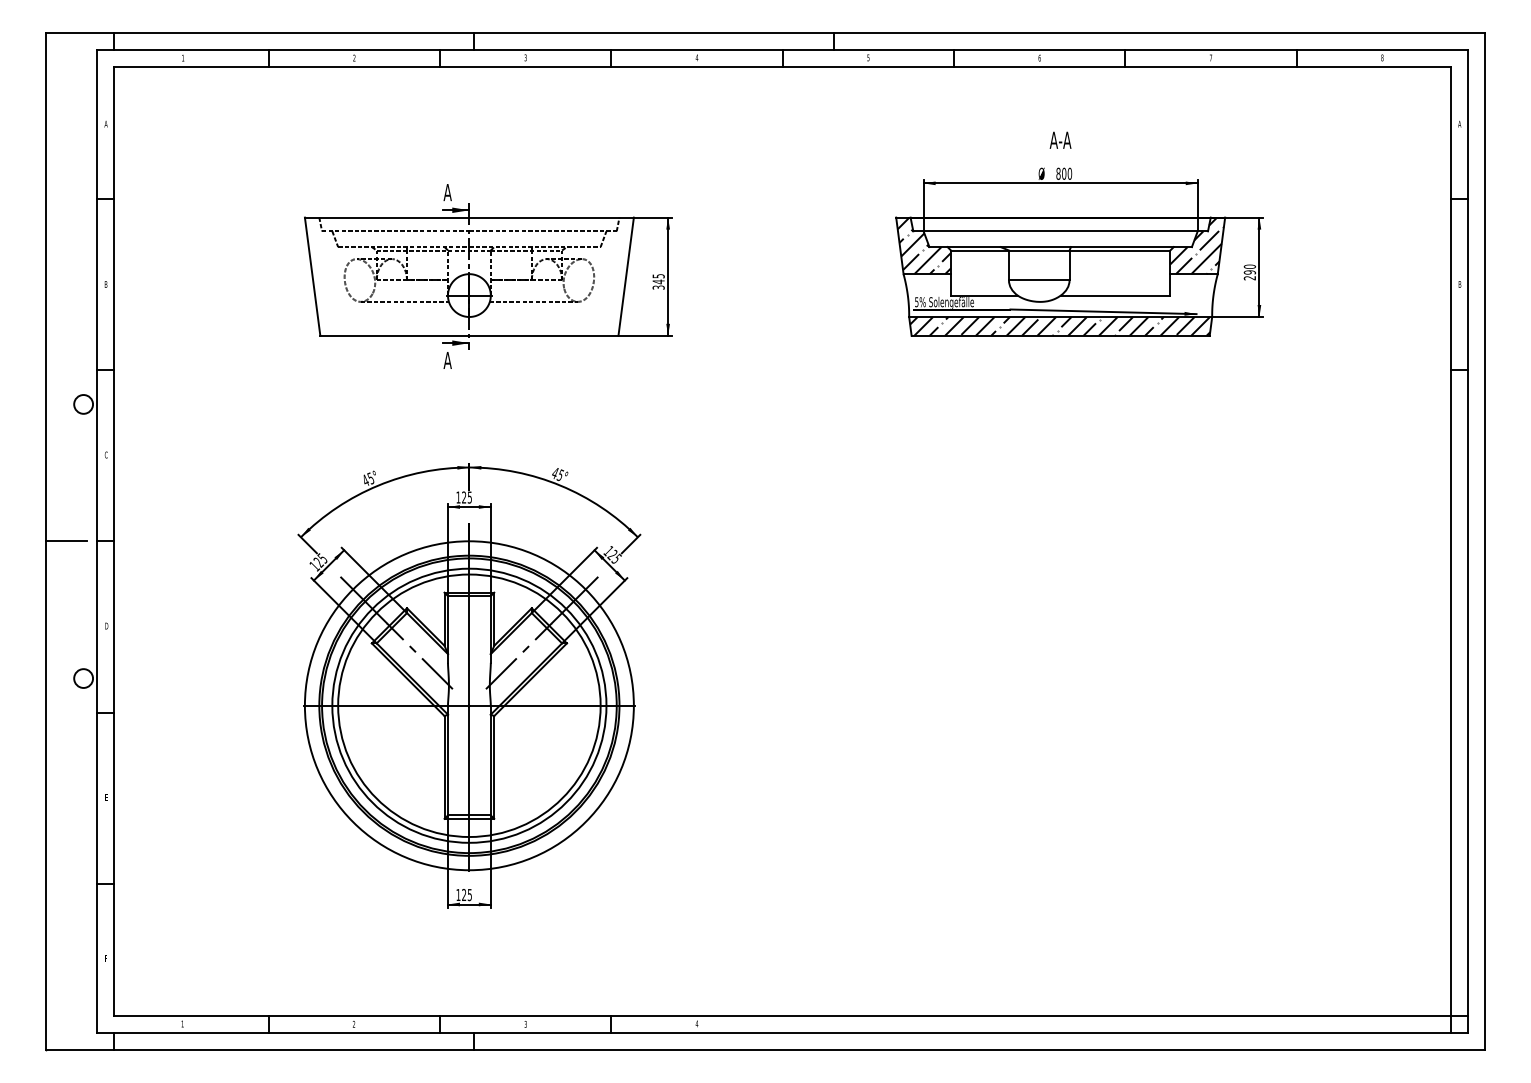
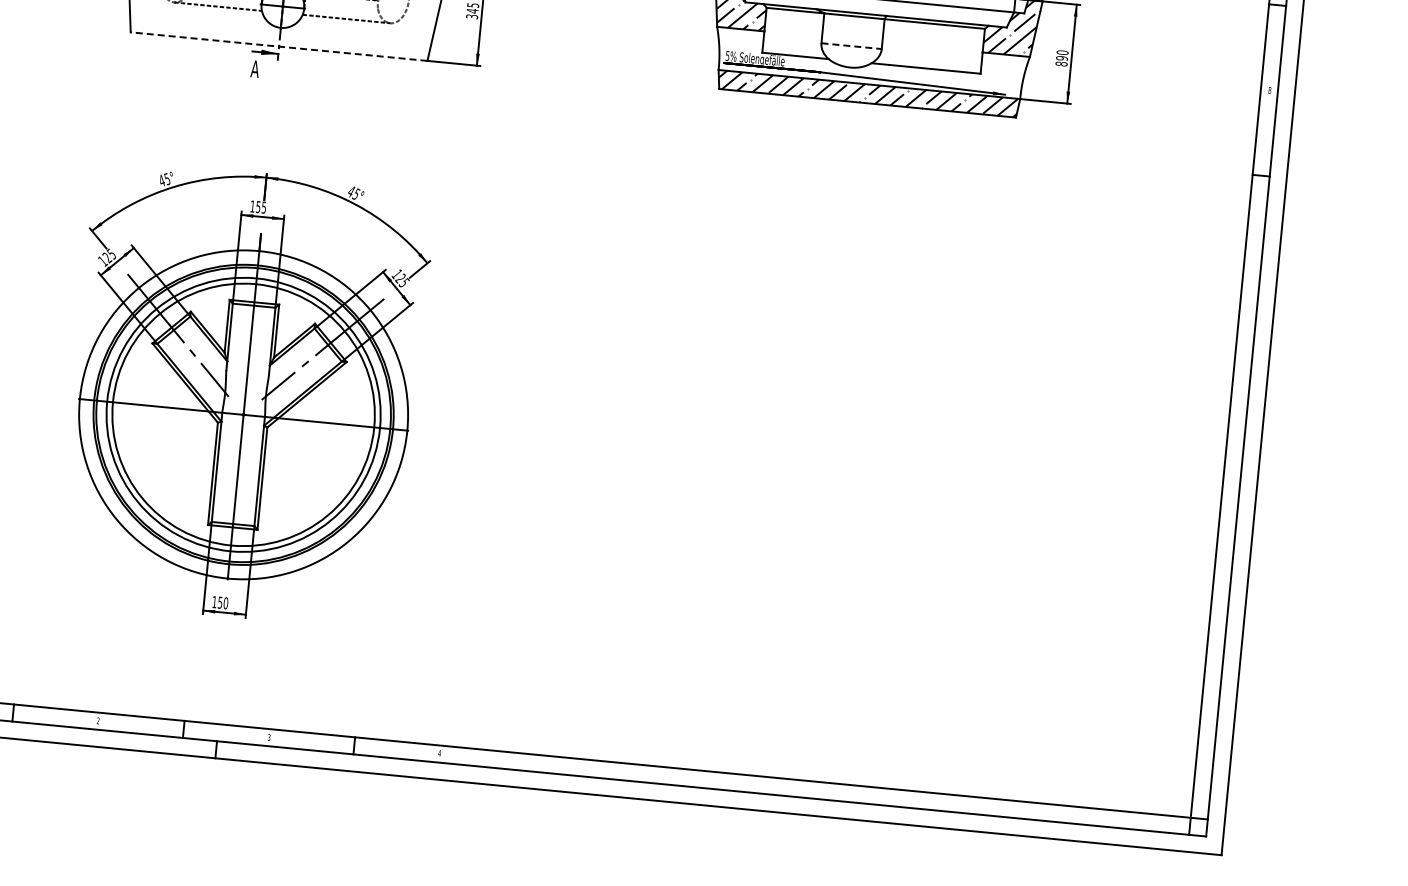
text: (1250, 278) -> (1062, 64), 290 -> 890
line: (1039, 280) -> (851, 46), solid -> dashed
line: (468, 335) -> (278, 46), solid -> dashed
text: (464, 497) -> (258, 207), 125 -> 155
text: (467, 895) -> (223, 603), 125 -> 150

